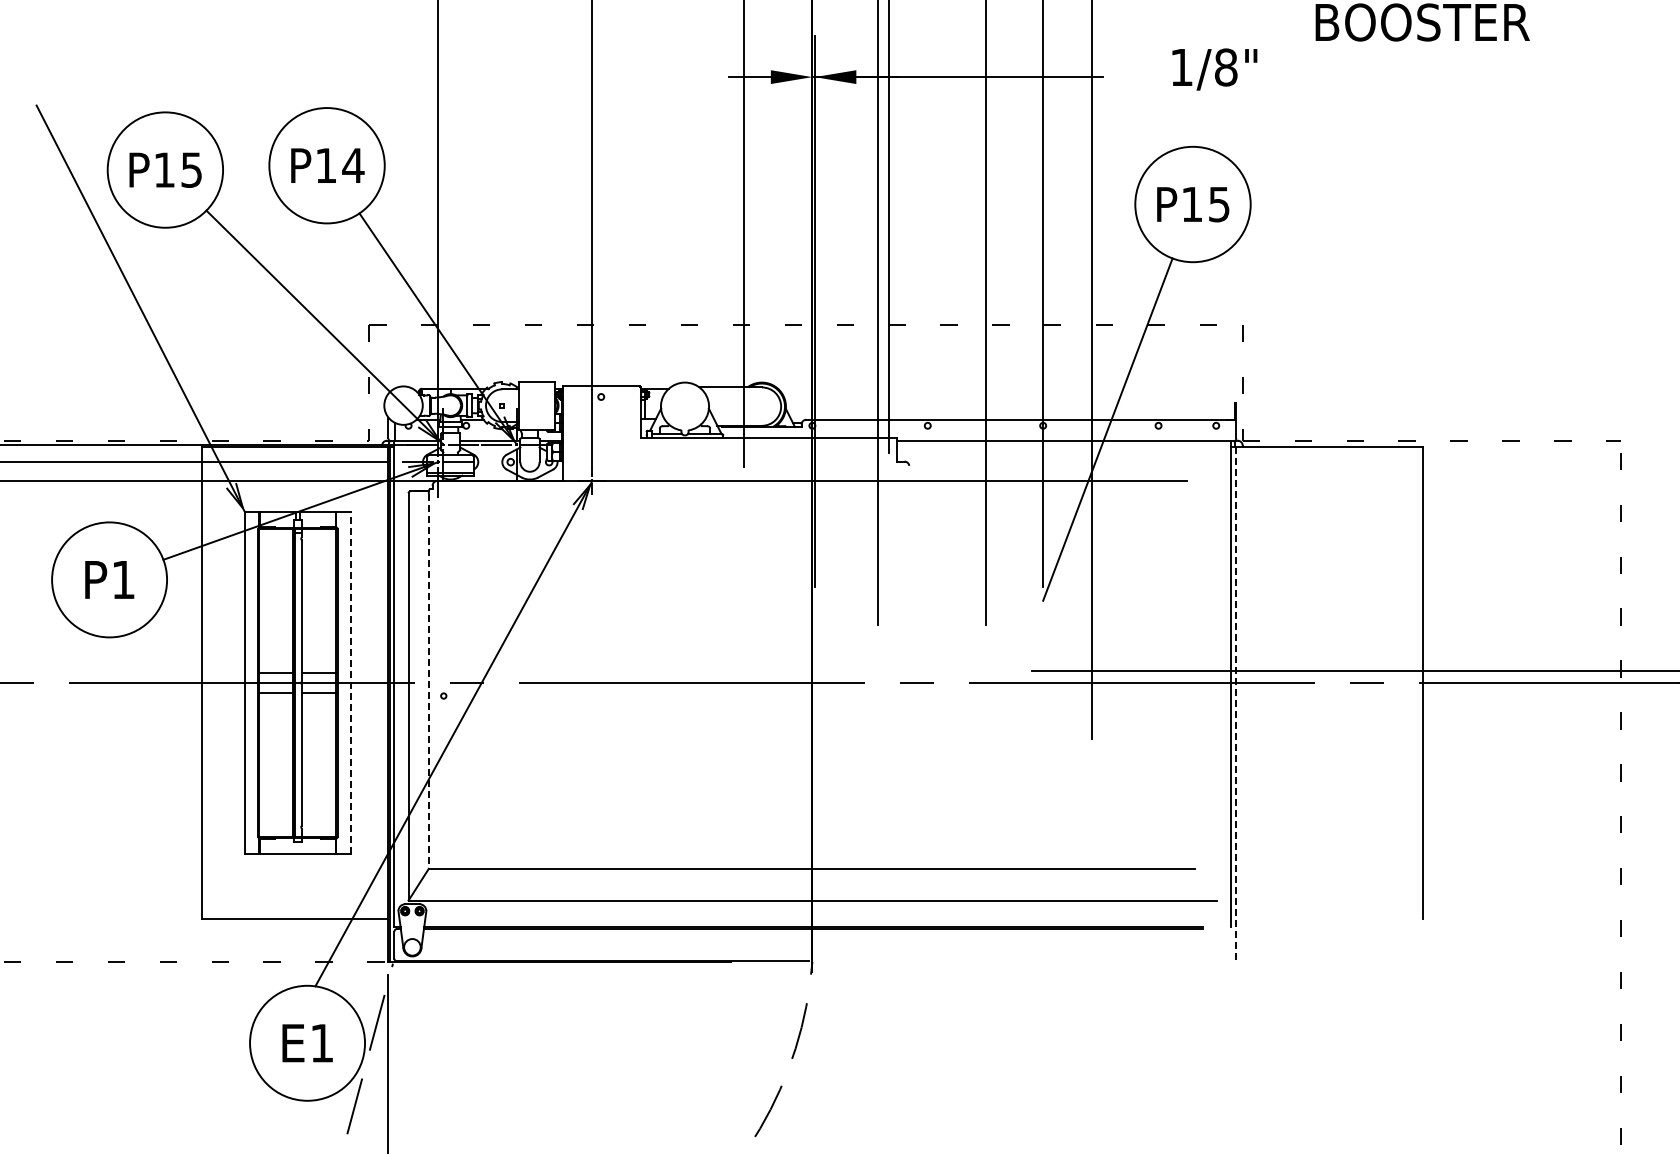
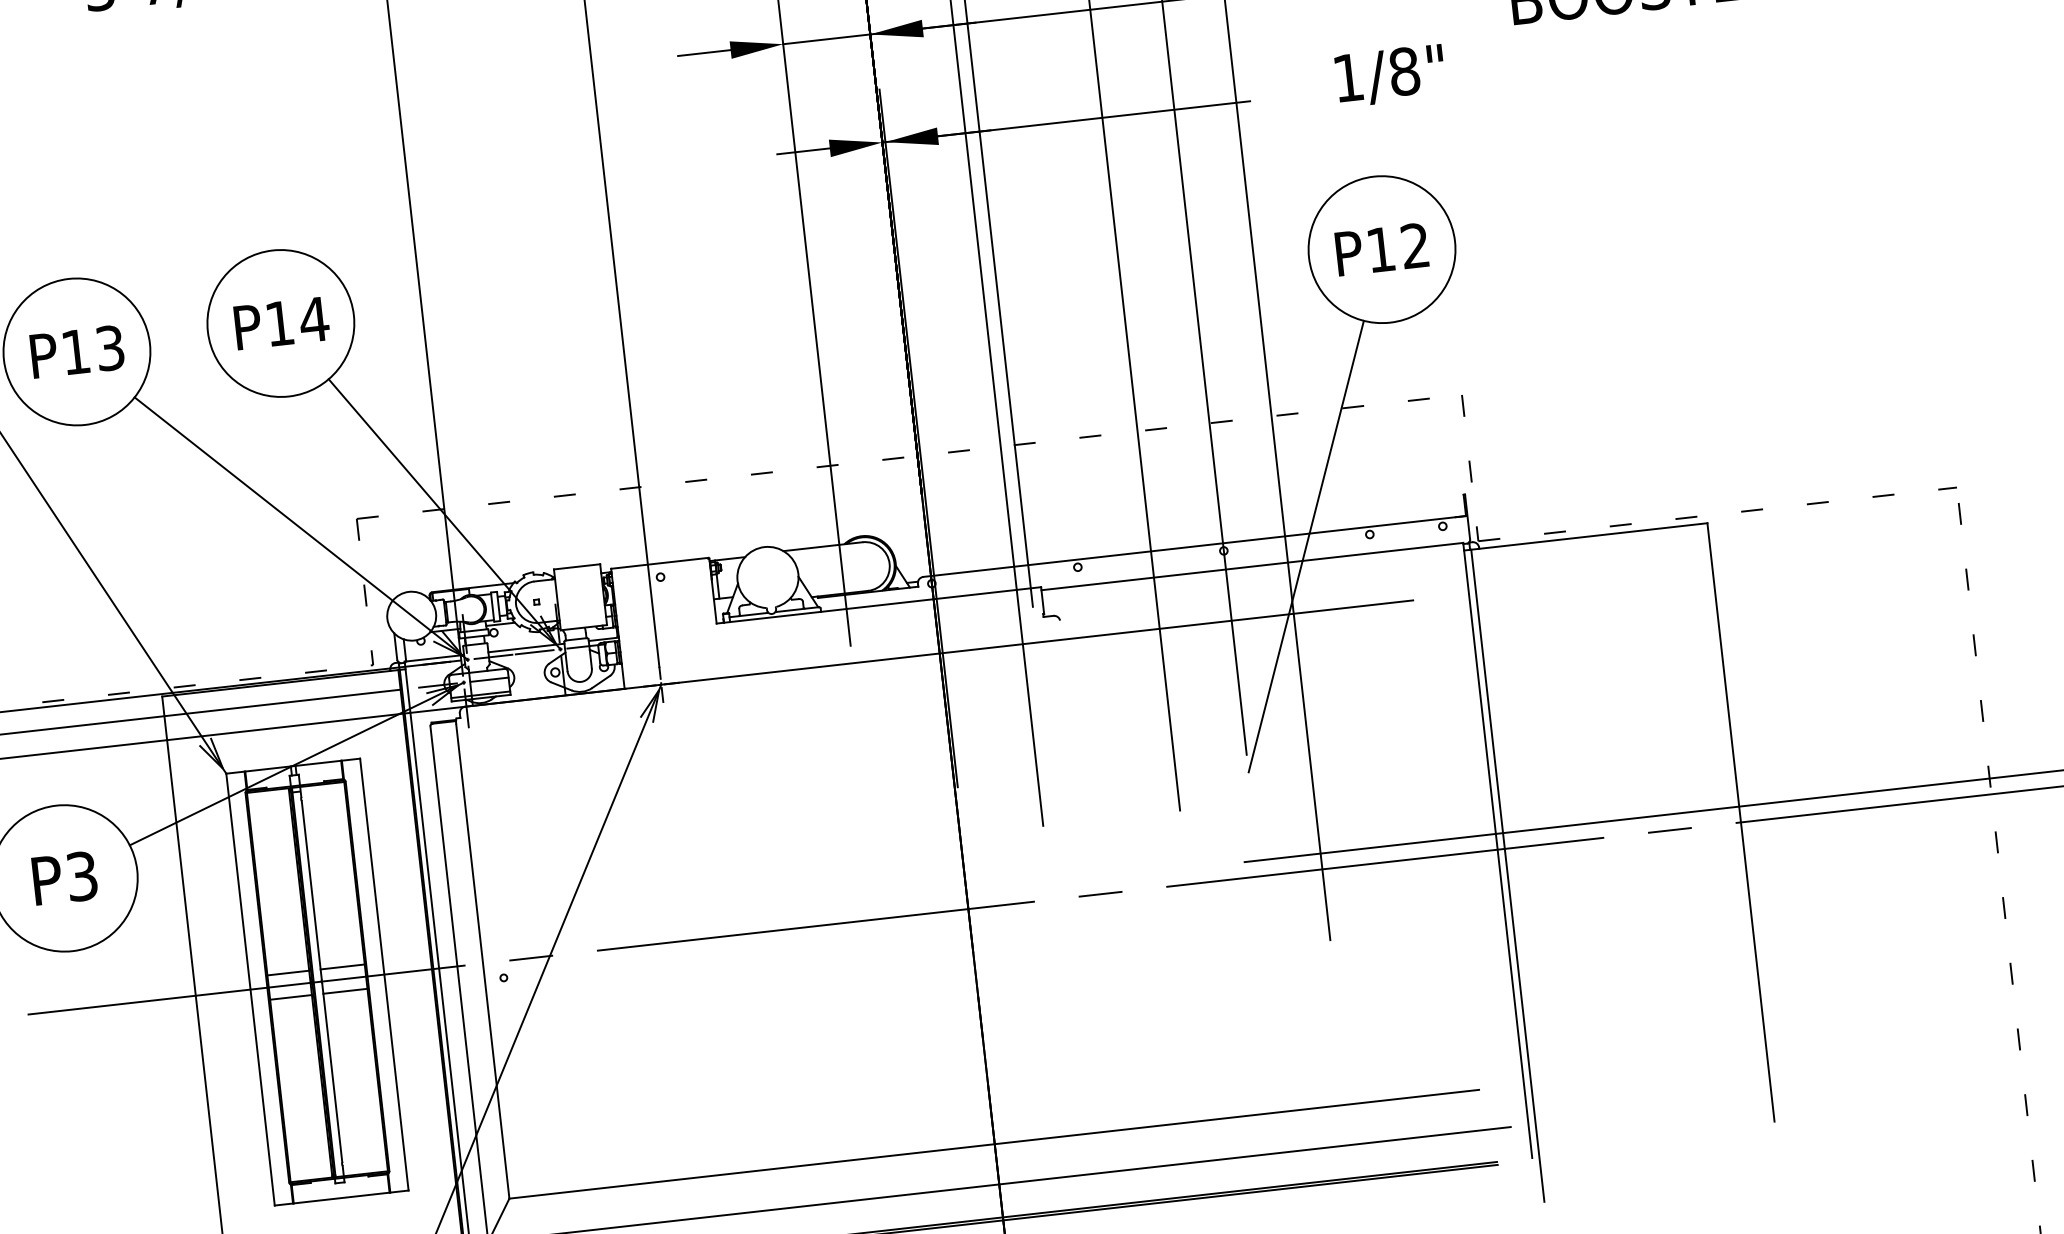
text: (191, 169) -> (109, 347), P15 -> P13
text: (1219, 204) -> (1415, 245), P15 -> P12
text: (123, 579) -> (82, 875), P1 -> P3
line: (428, 681) -> (482, 961), dashed -> solid
line: (350, 683) -> (384, 975), dashed -> solid
line: (1236, 704) -> (1508, 876), dashed -> solid

